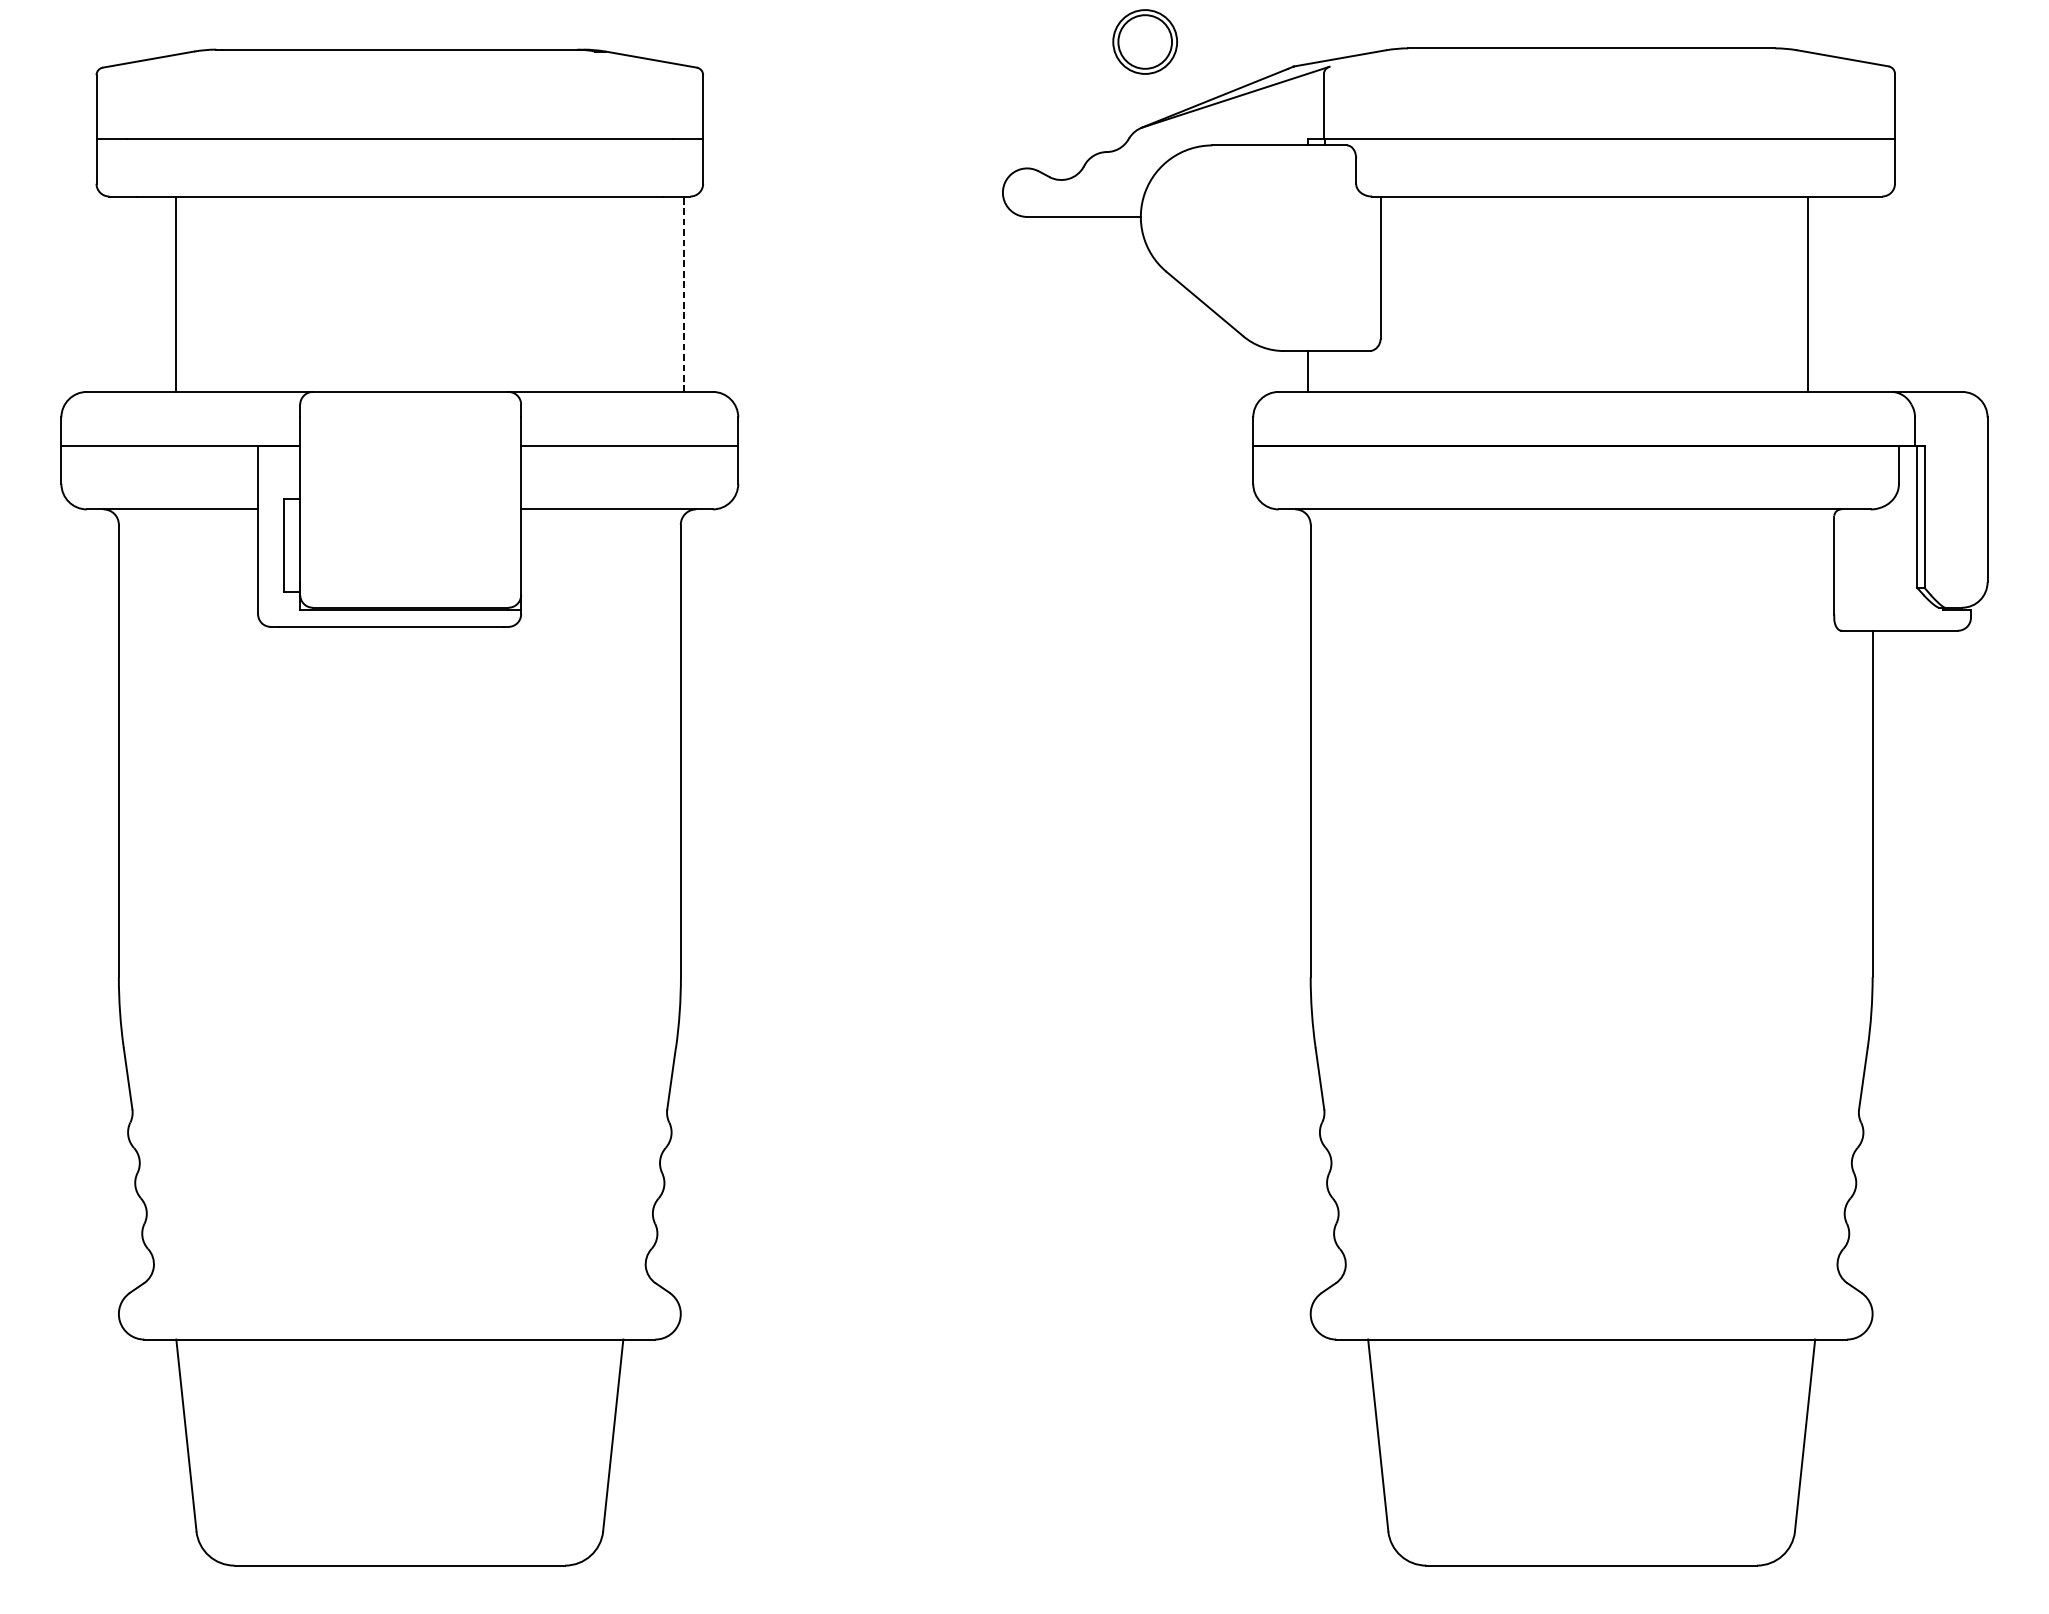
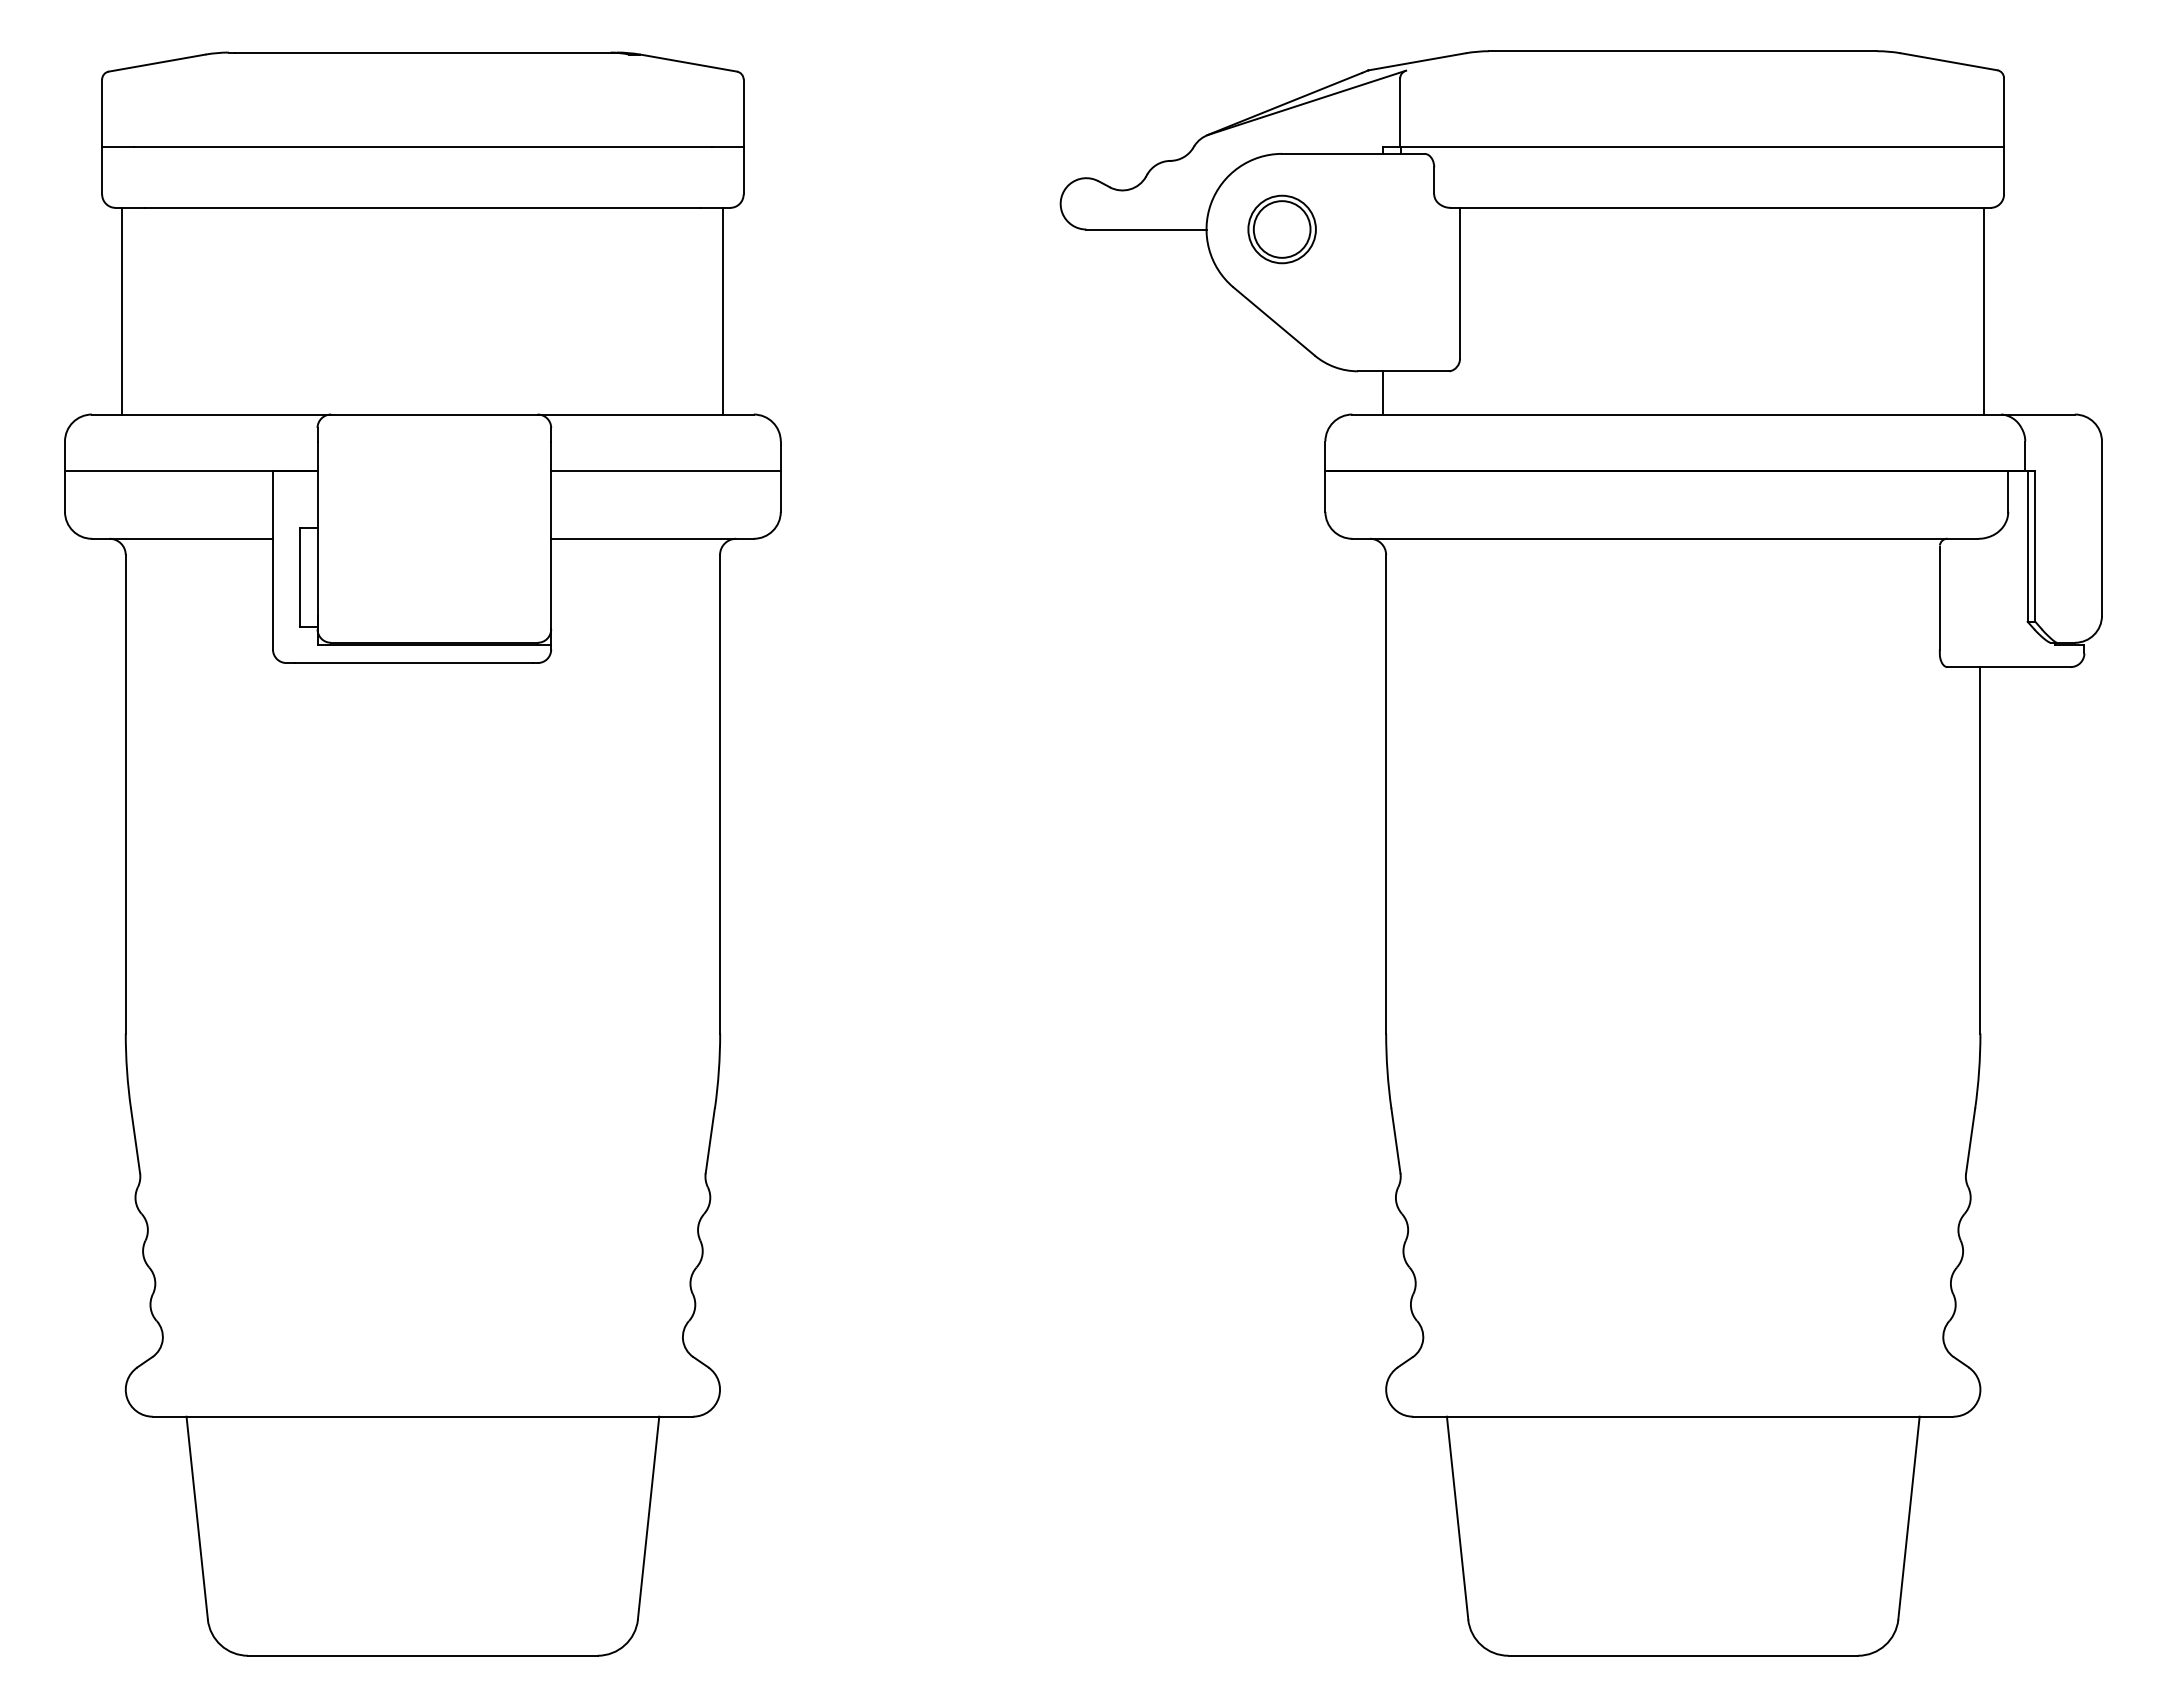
part: (1144, 42) -> (1281, 229), moved
line: (176, 293) -> (122, 310), moved
line: (684, 293) -> (723, 310), dashed -> solid
line: (1807, 293) -> (1983, 310), moved

